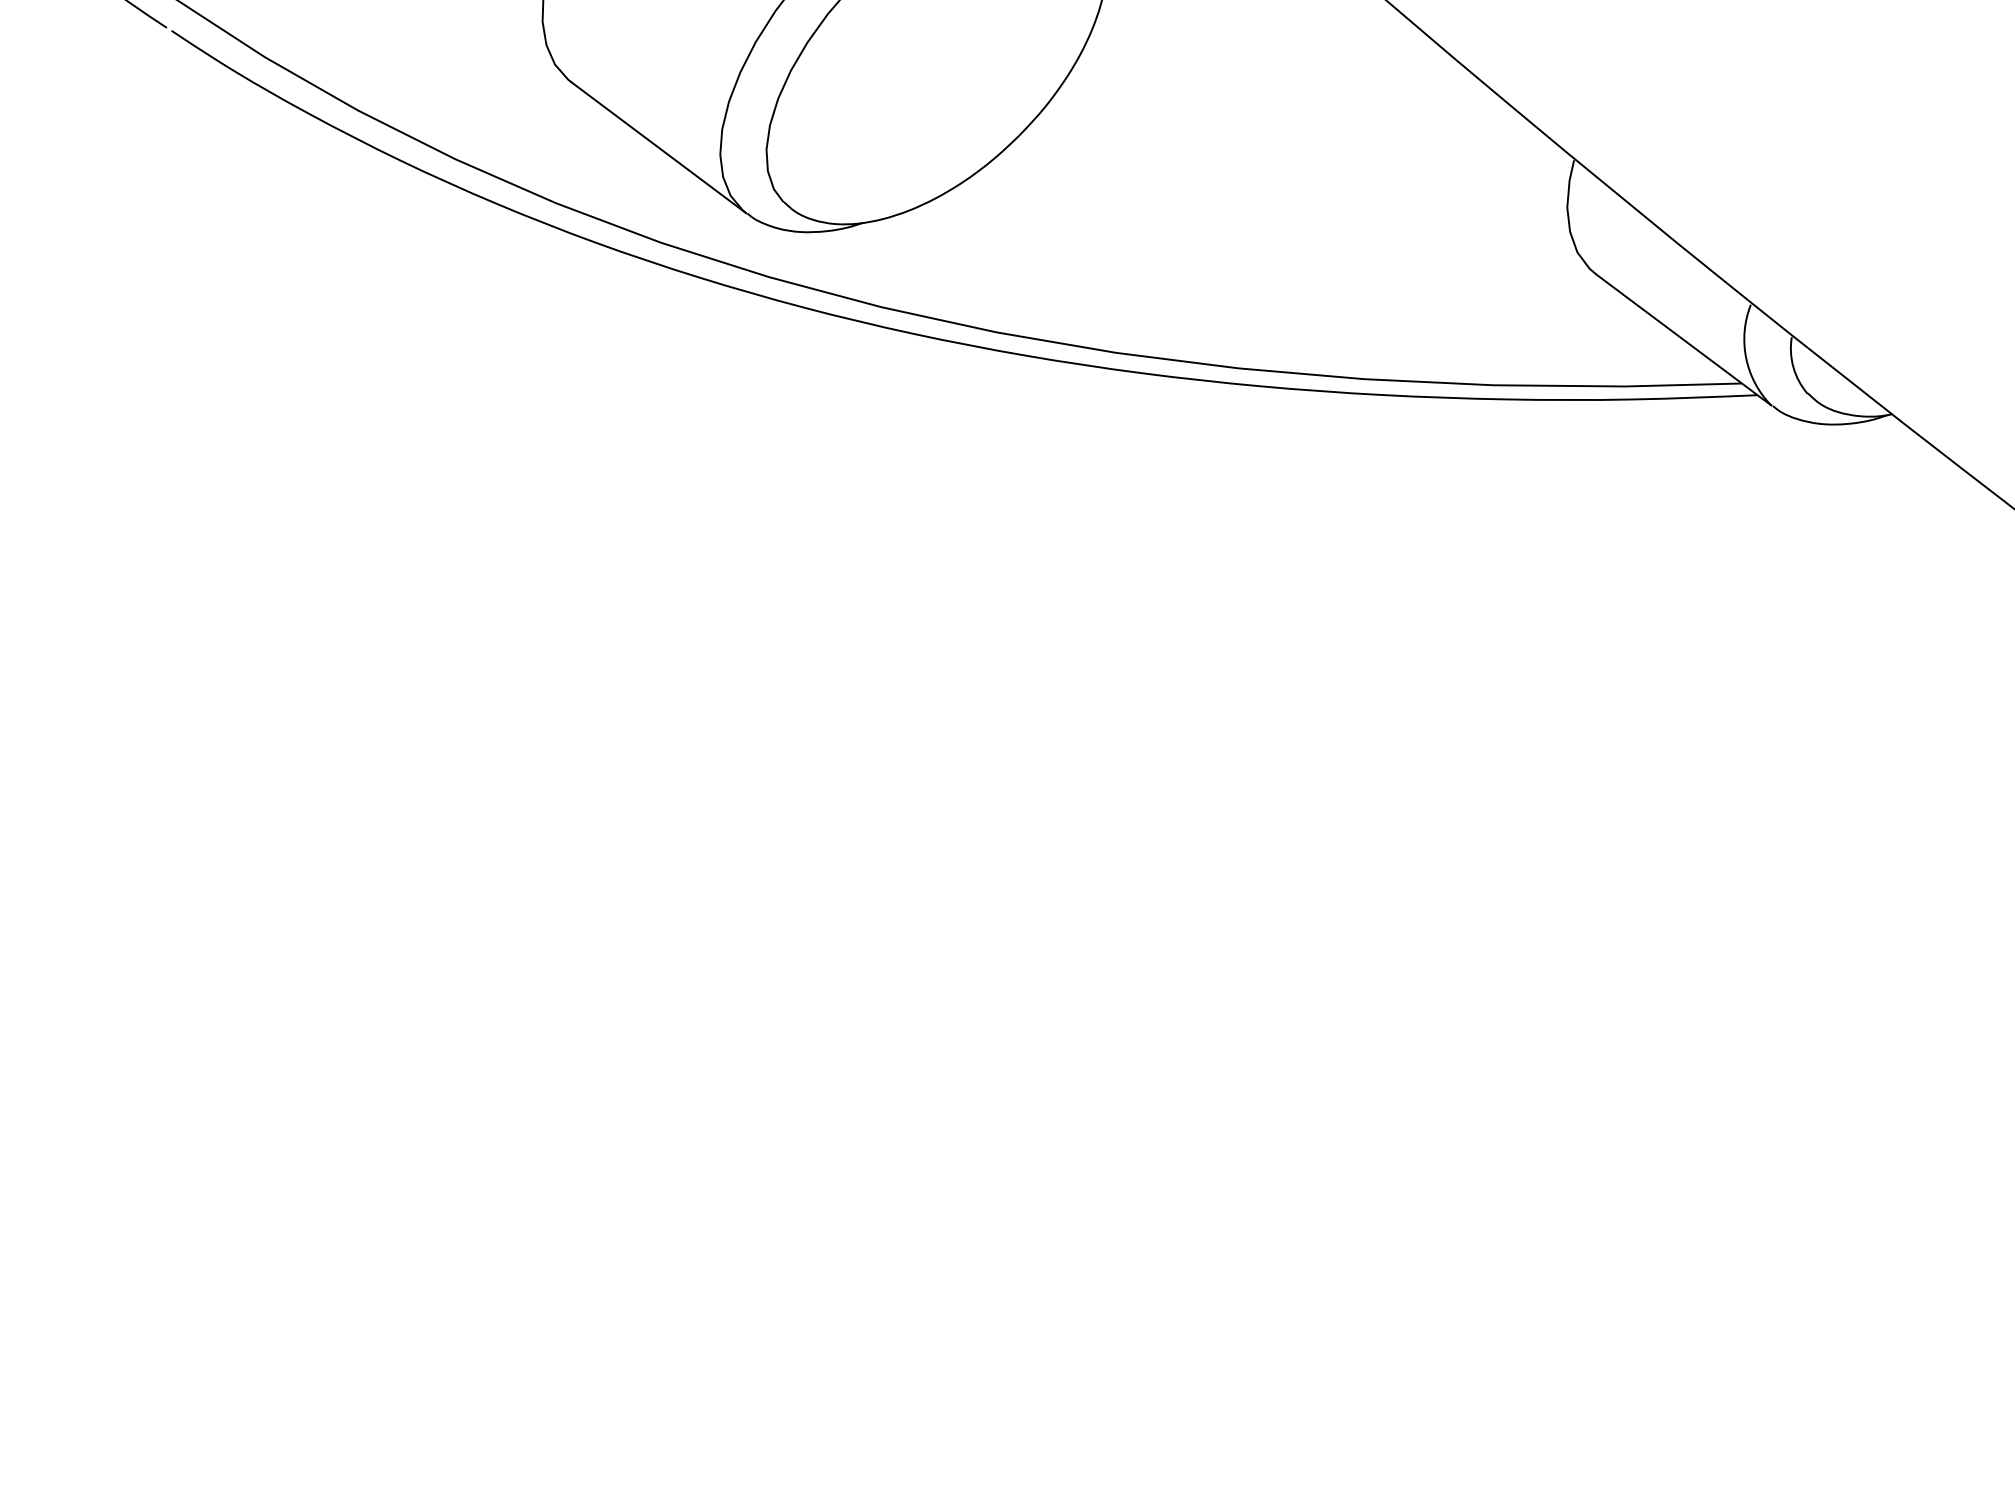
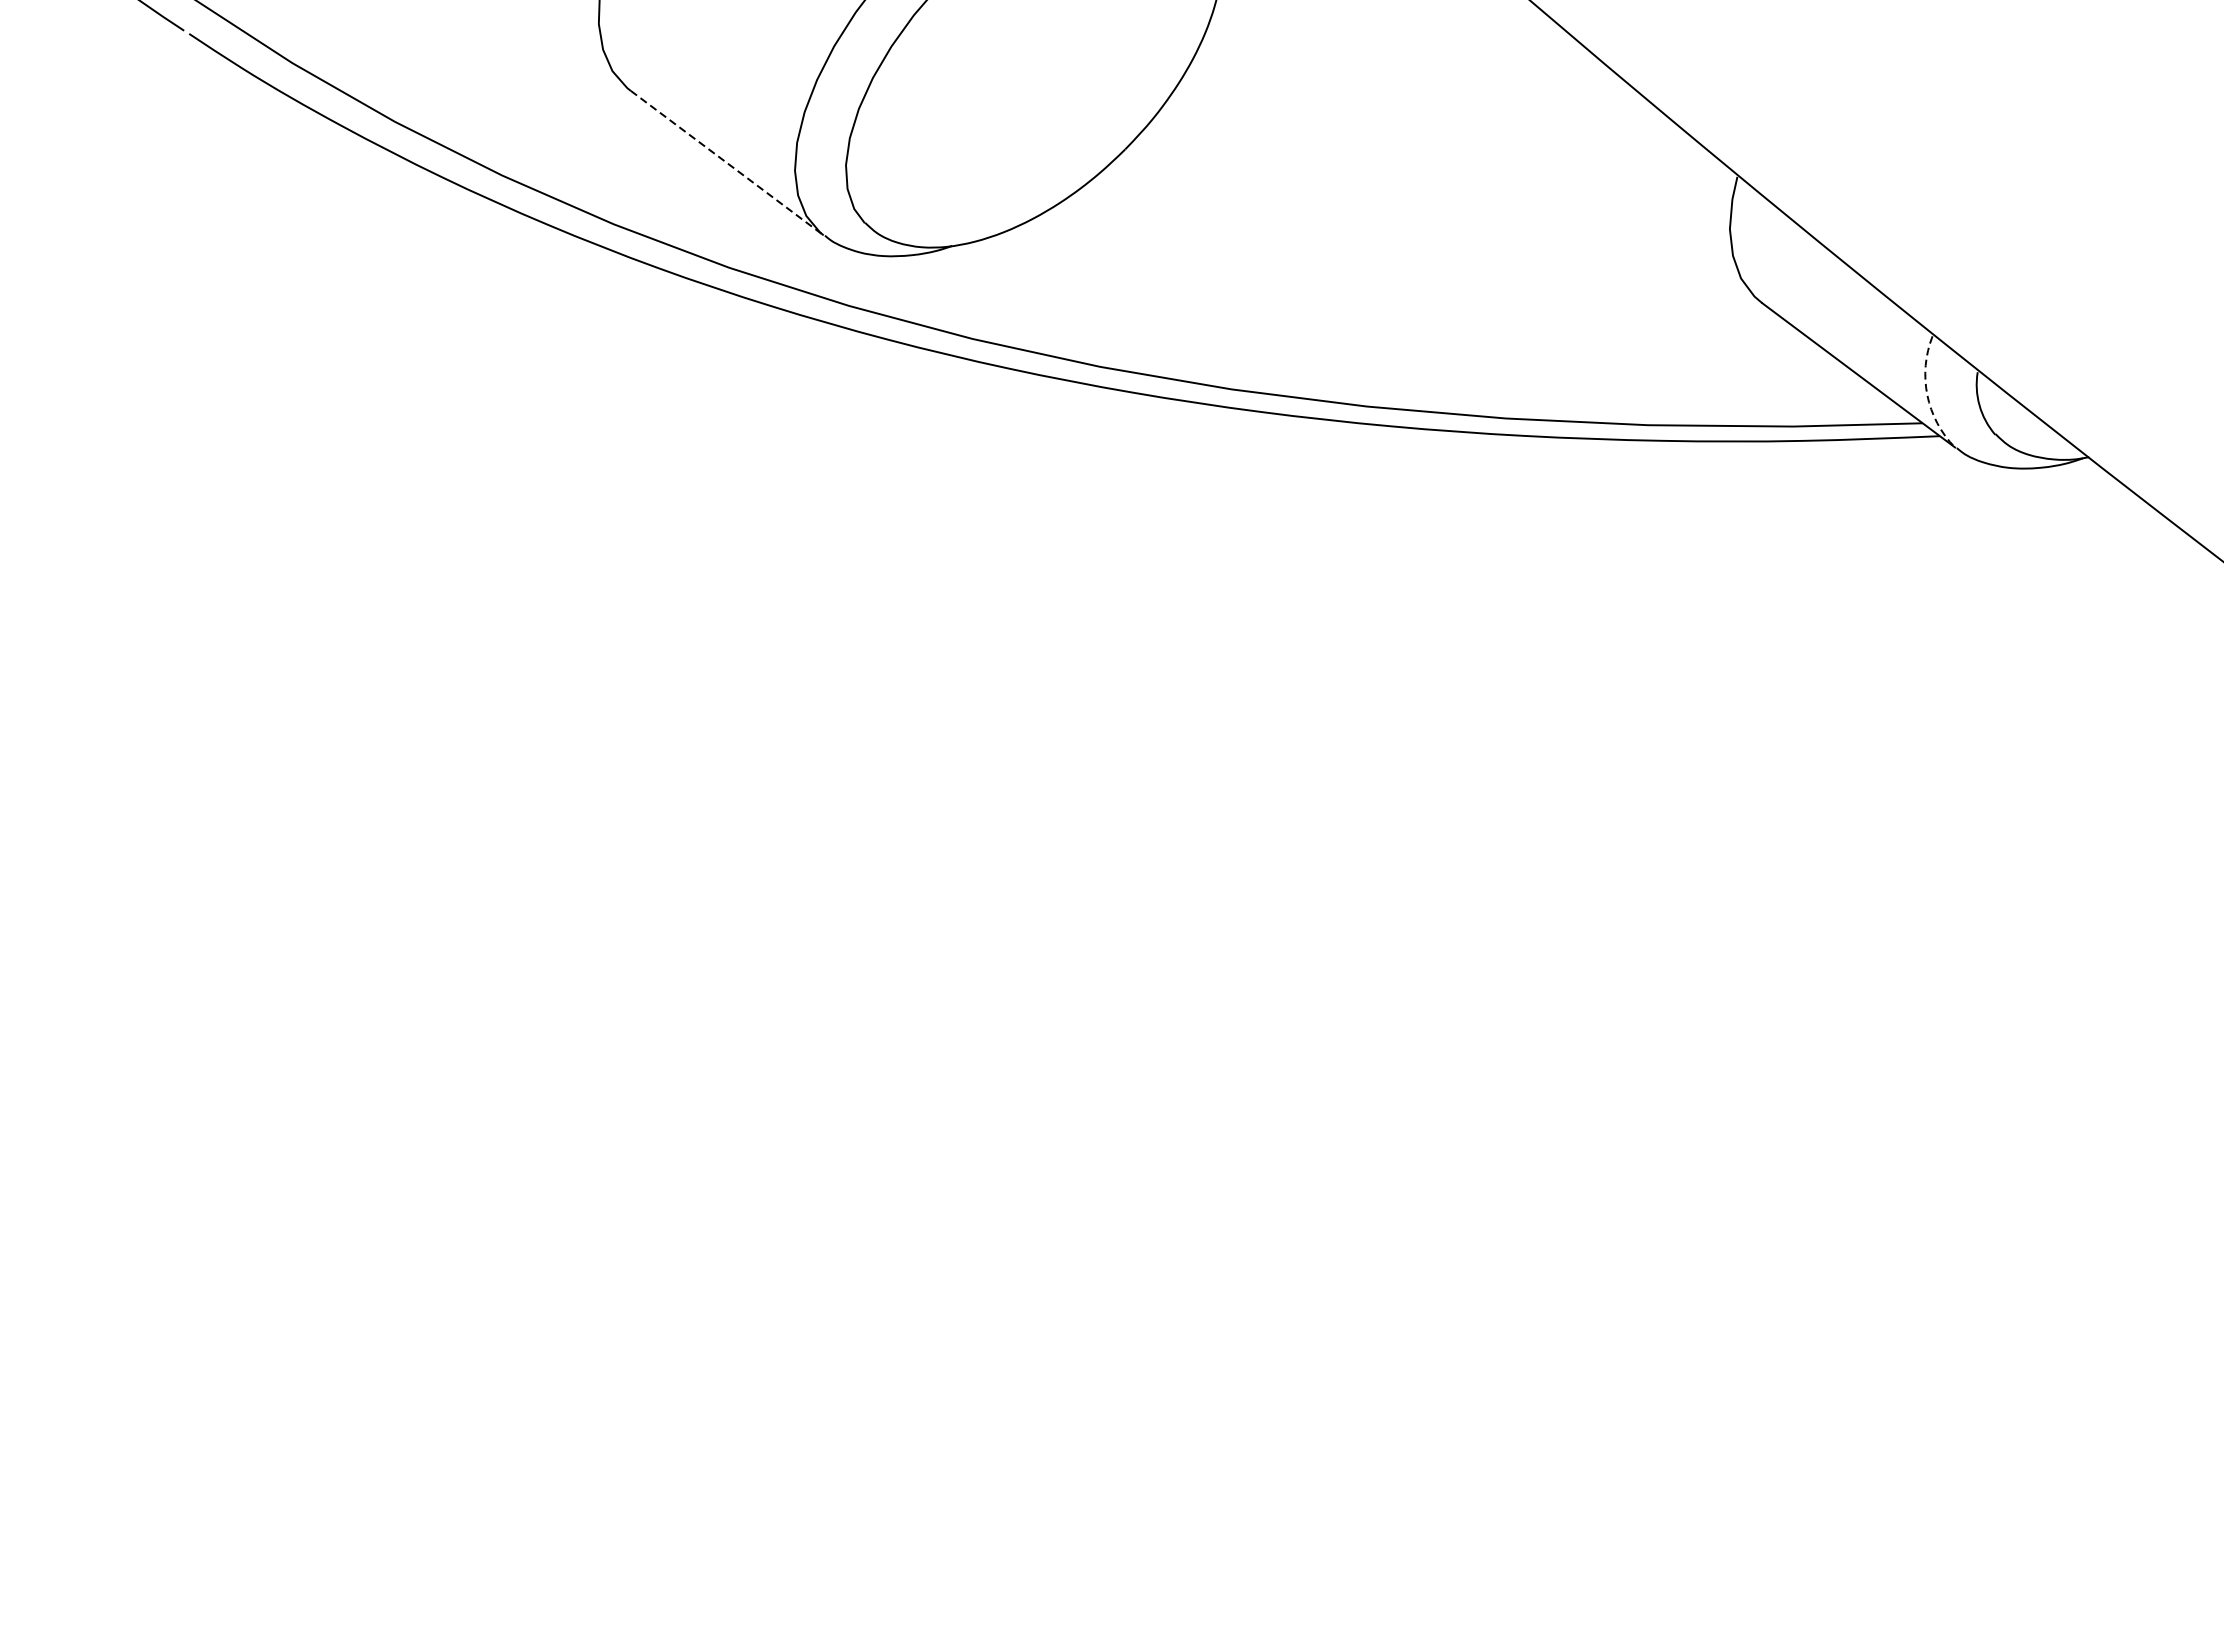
line: (659, 148) -> (727, 163), solid -> dashed
arc: (1746, 358) -> (1927, 395), solid -> dashed

